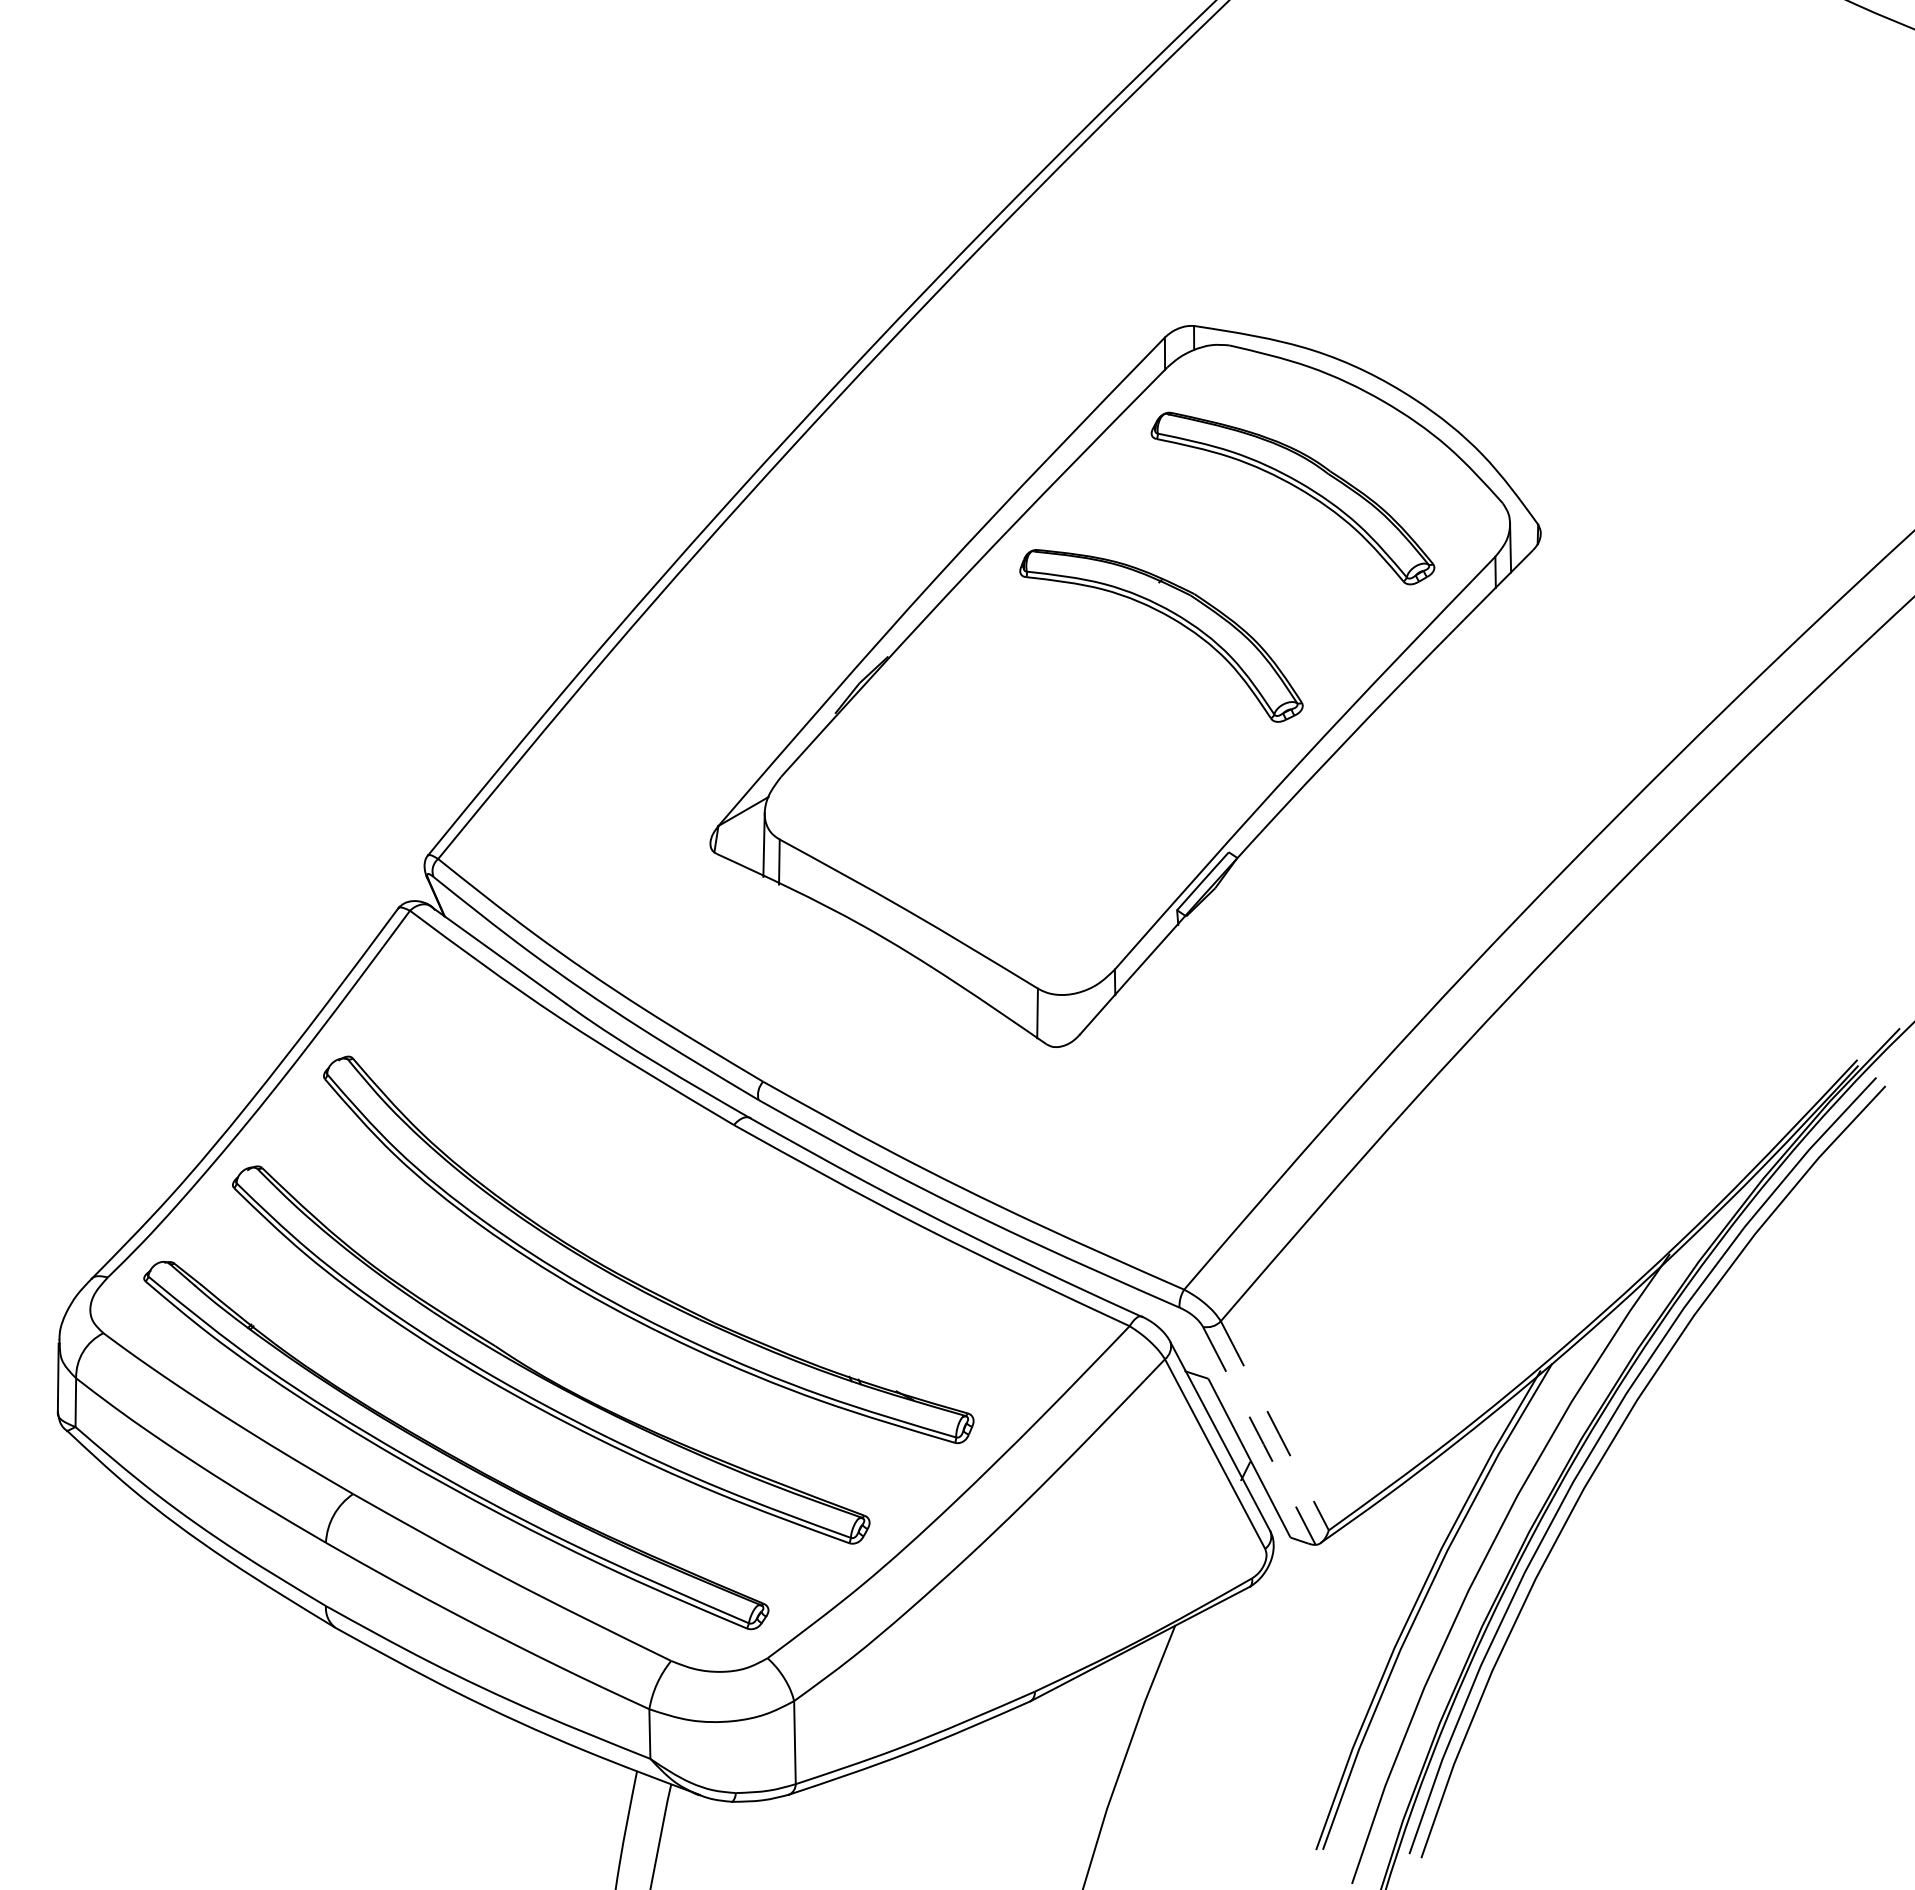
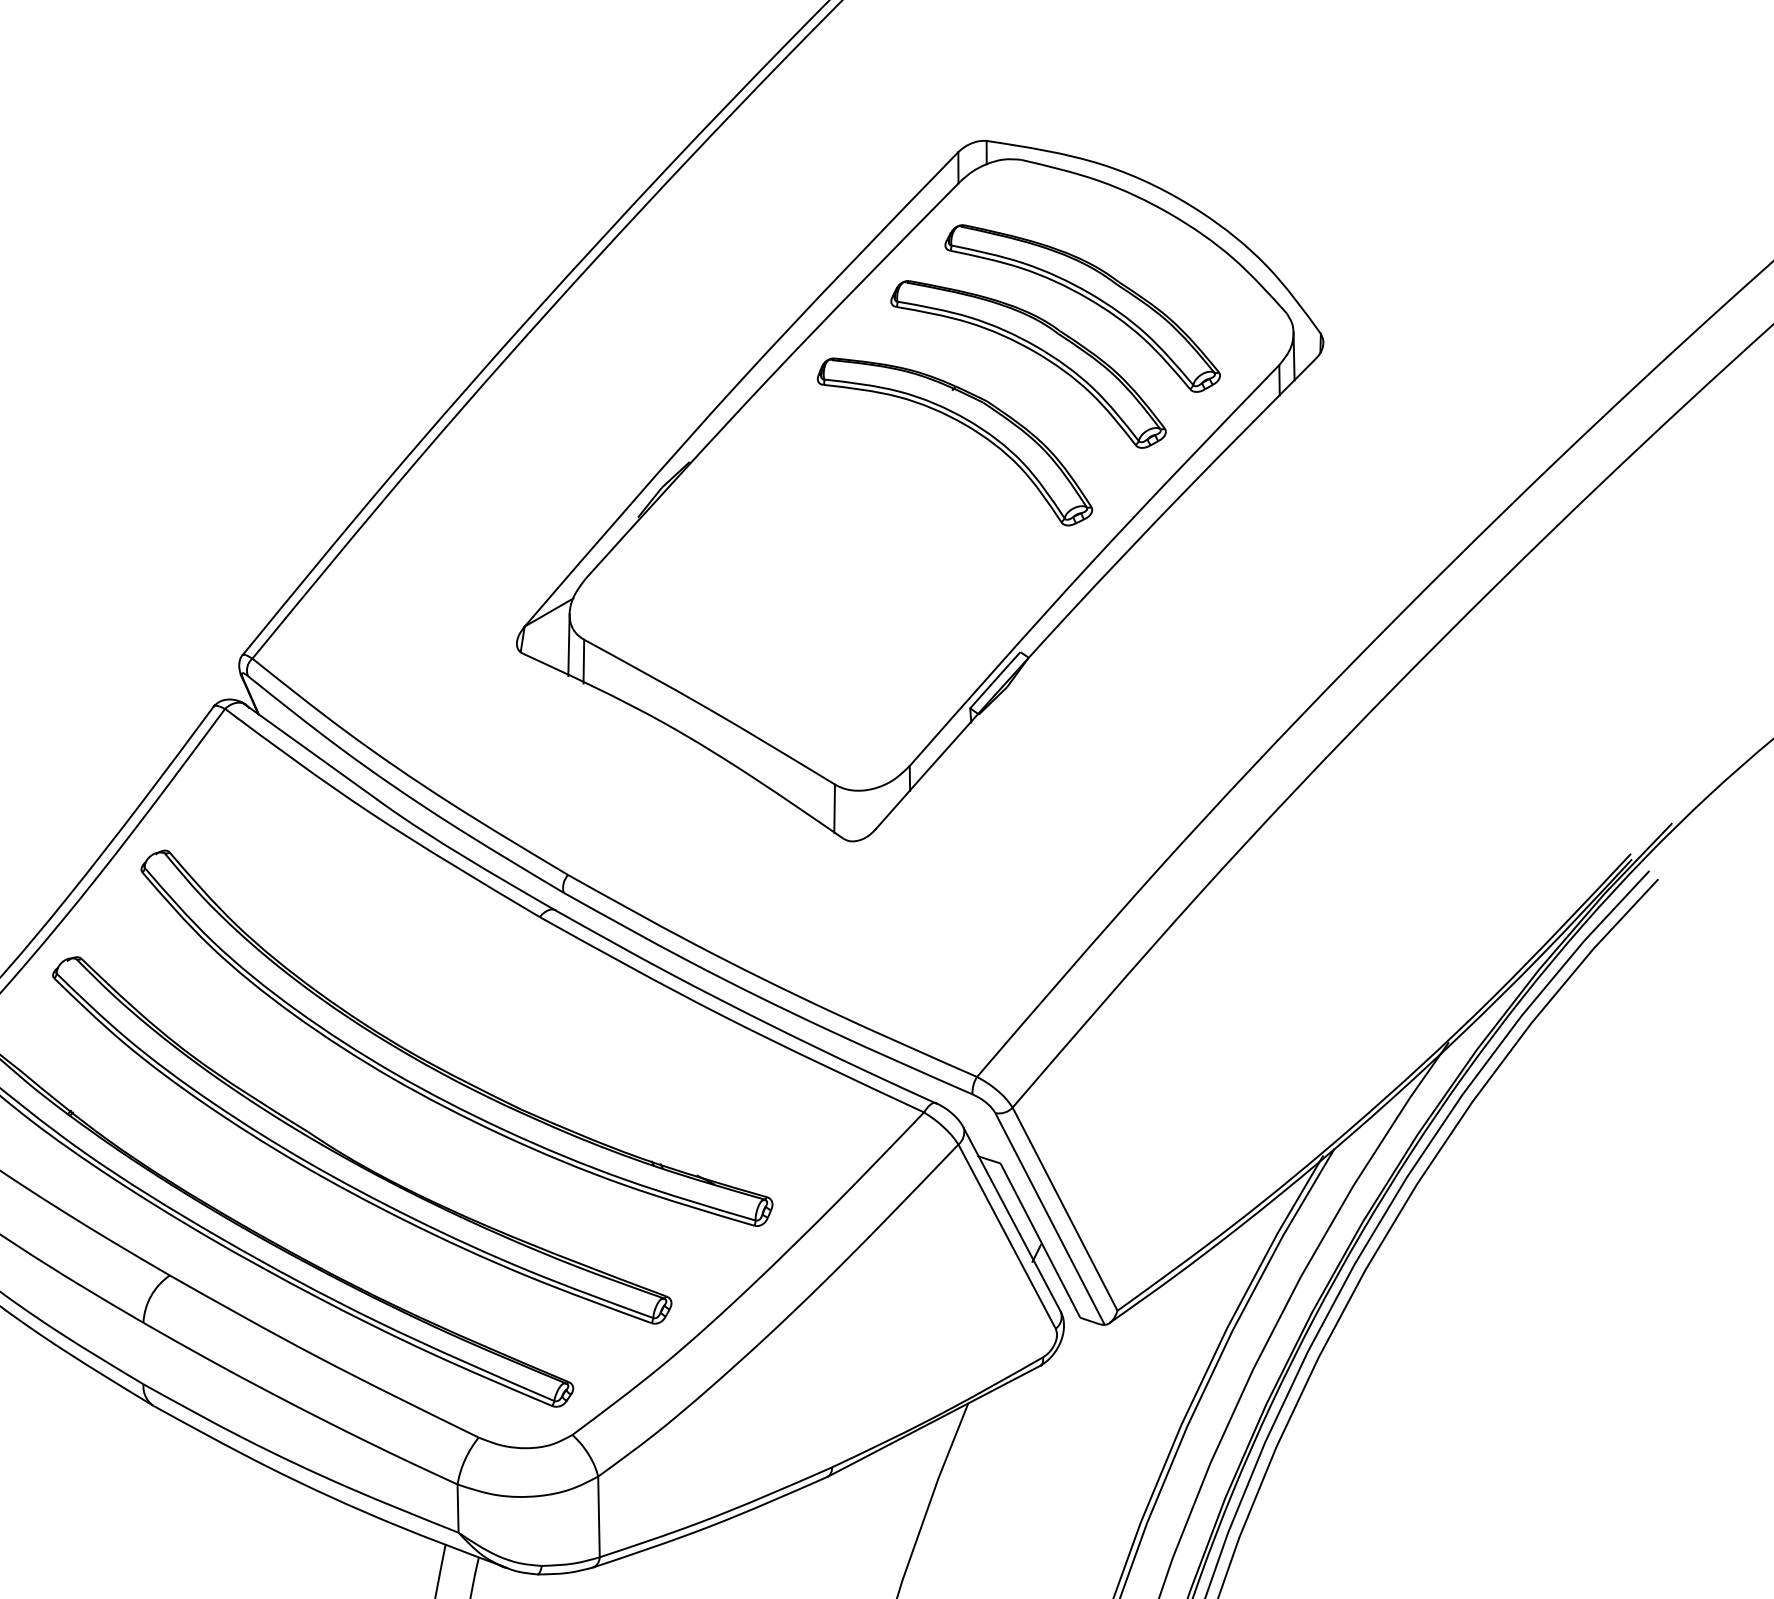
part: (1243, 544) -> (1034, 353), added
line: (1275, 1426) -> (1065, 1209), dashed -> solid
line: (1259, 1436) -> (1050, 1219), dashed -> solid

